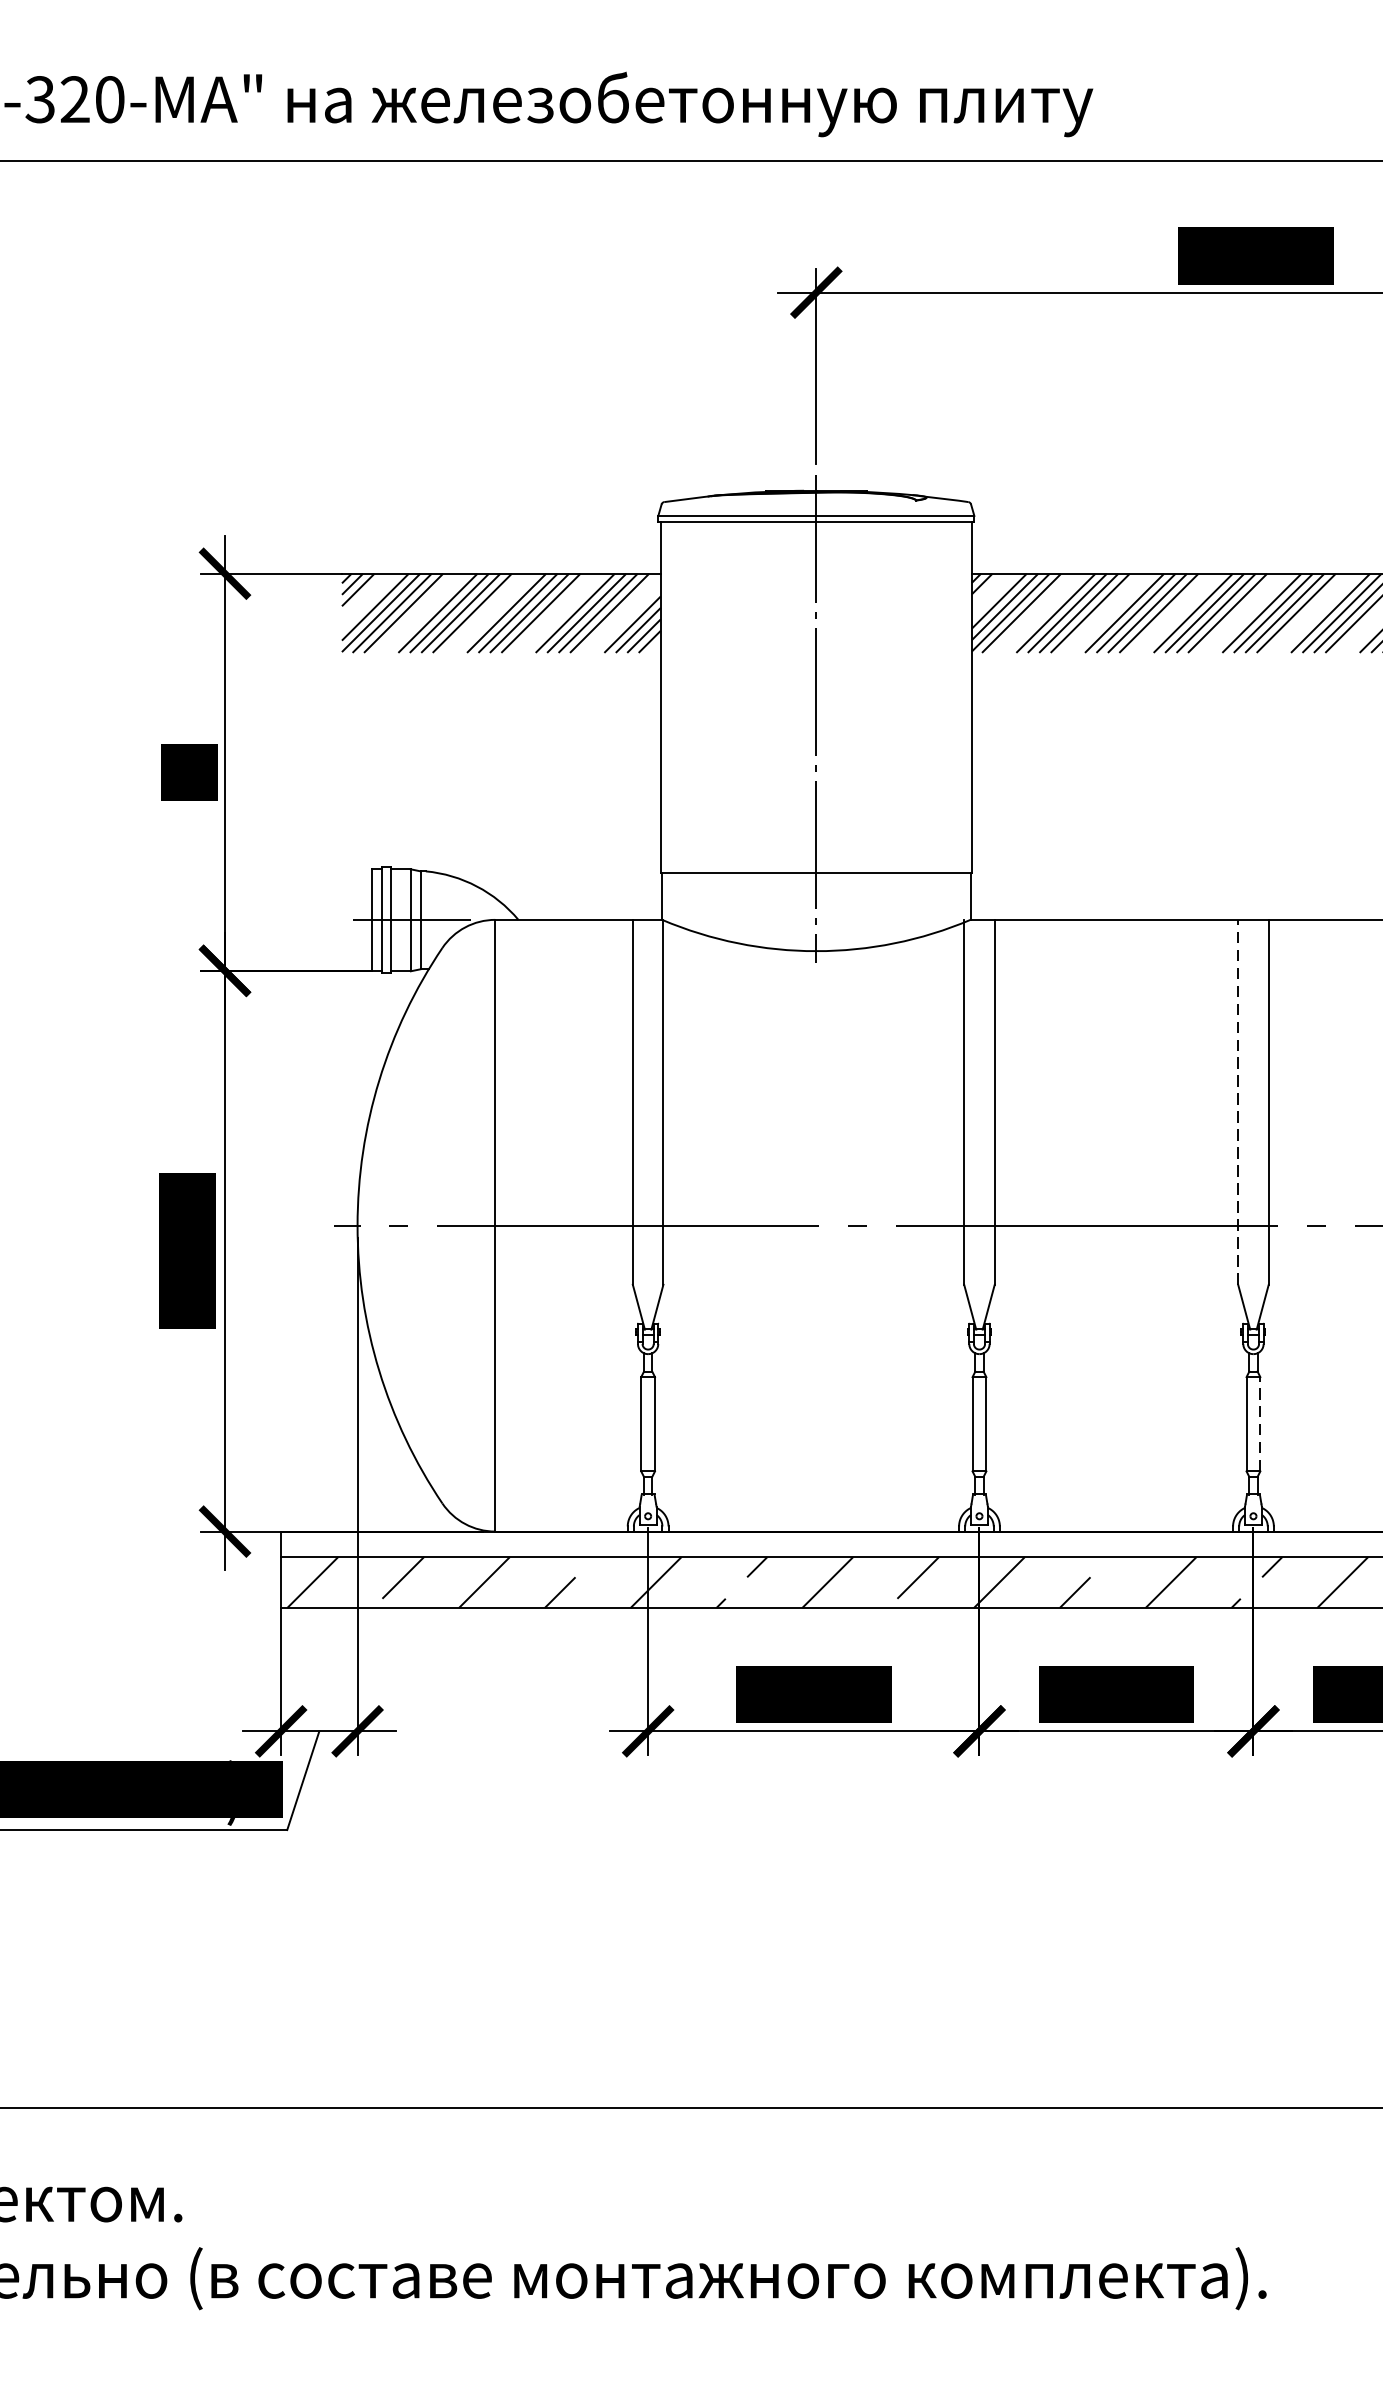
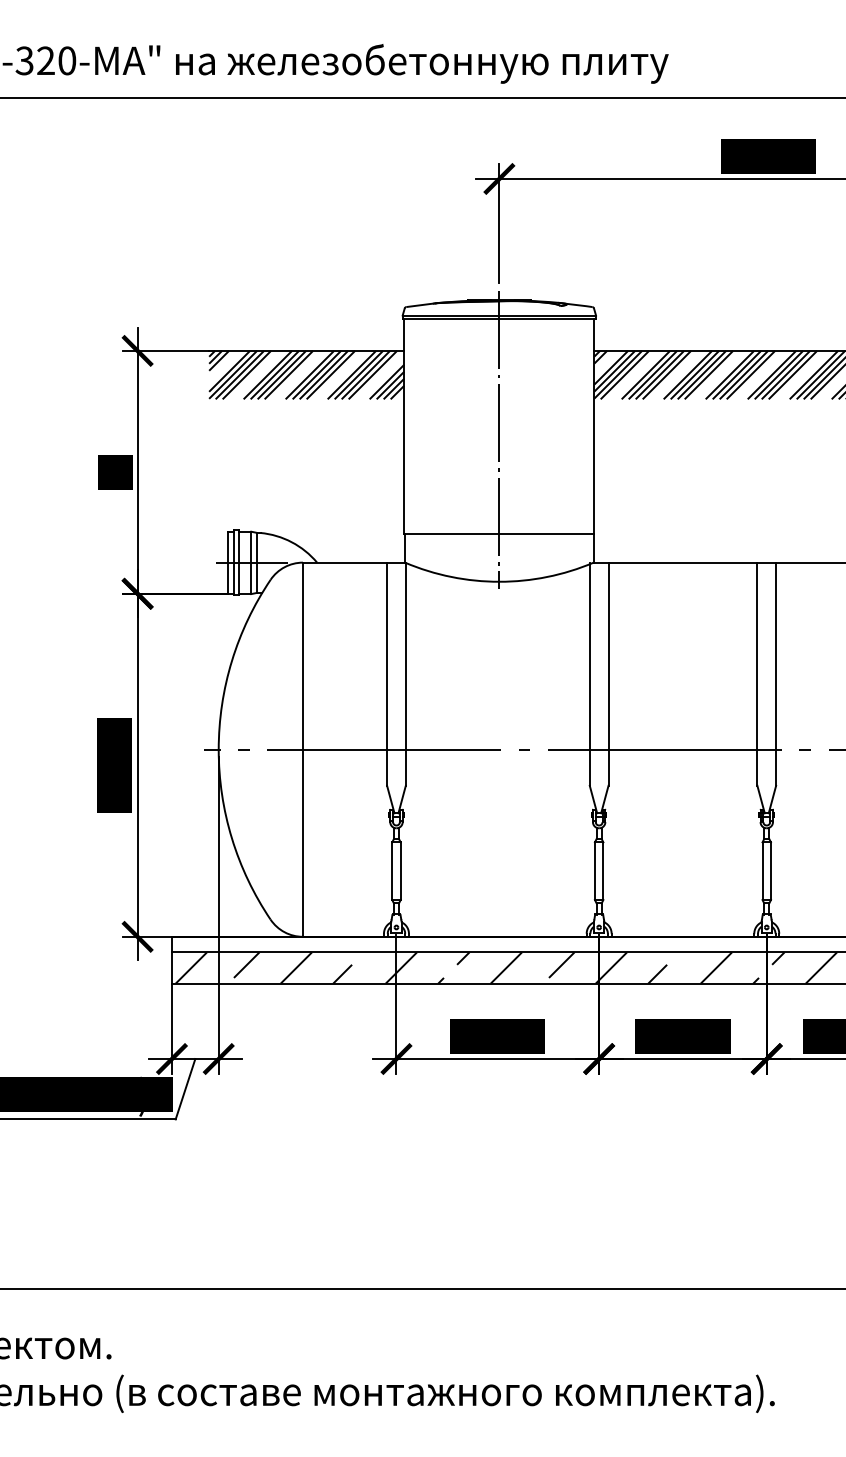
line: (1238, 1102) -> (757, 674), dashed -> solid
line: (1259, 1424) -> (770, 871), dashed -> solid

